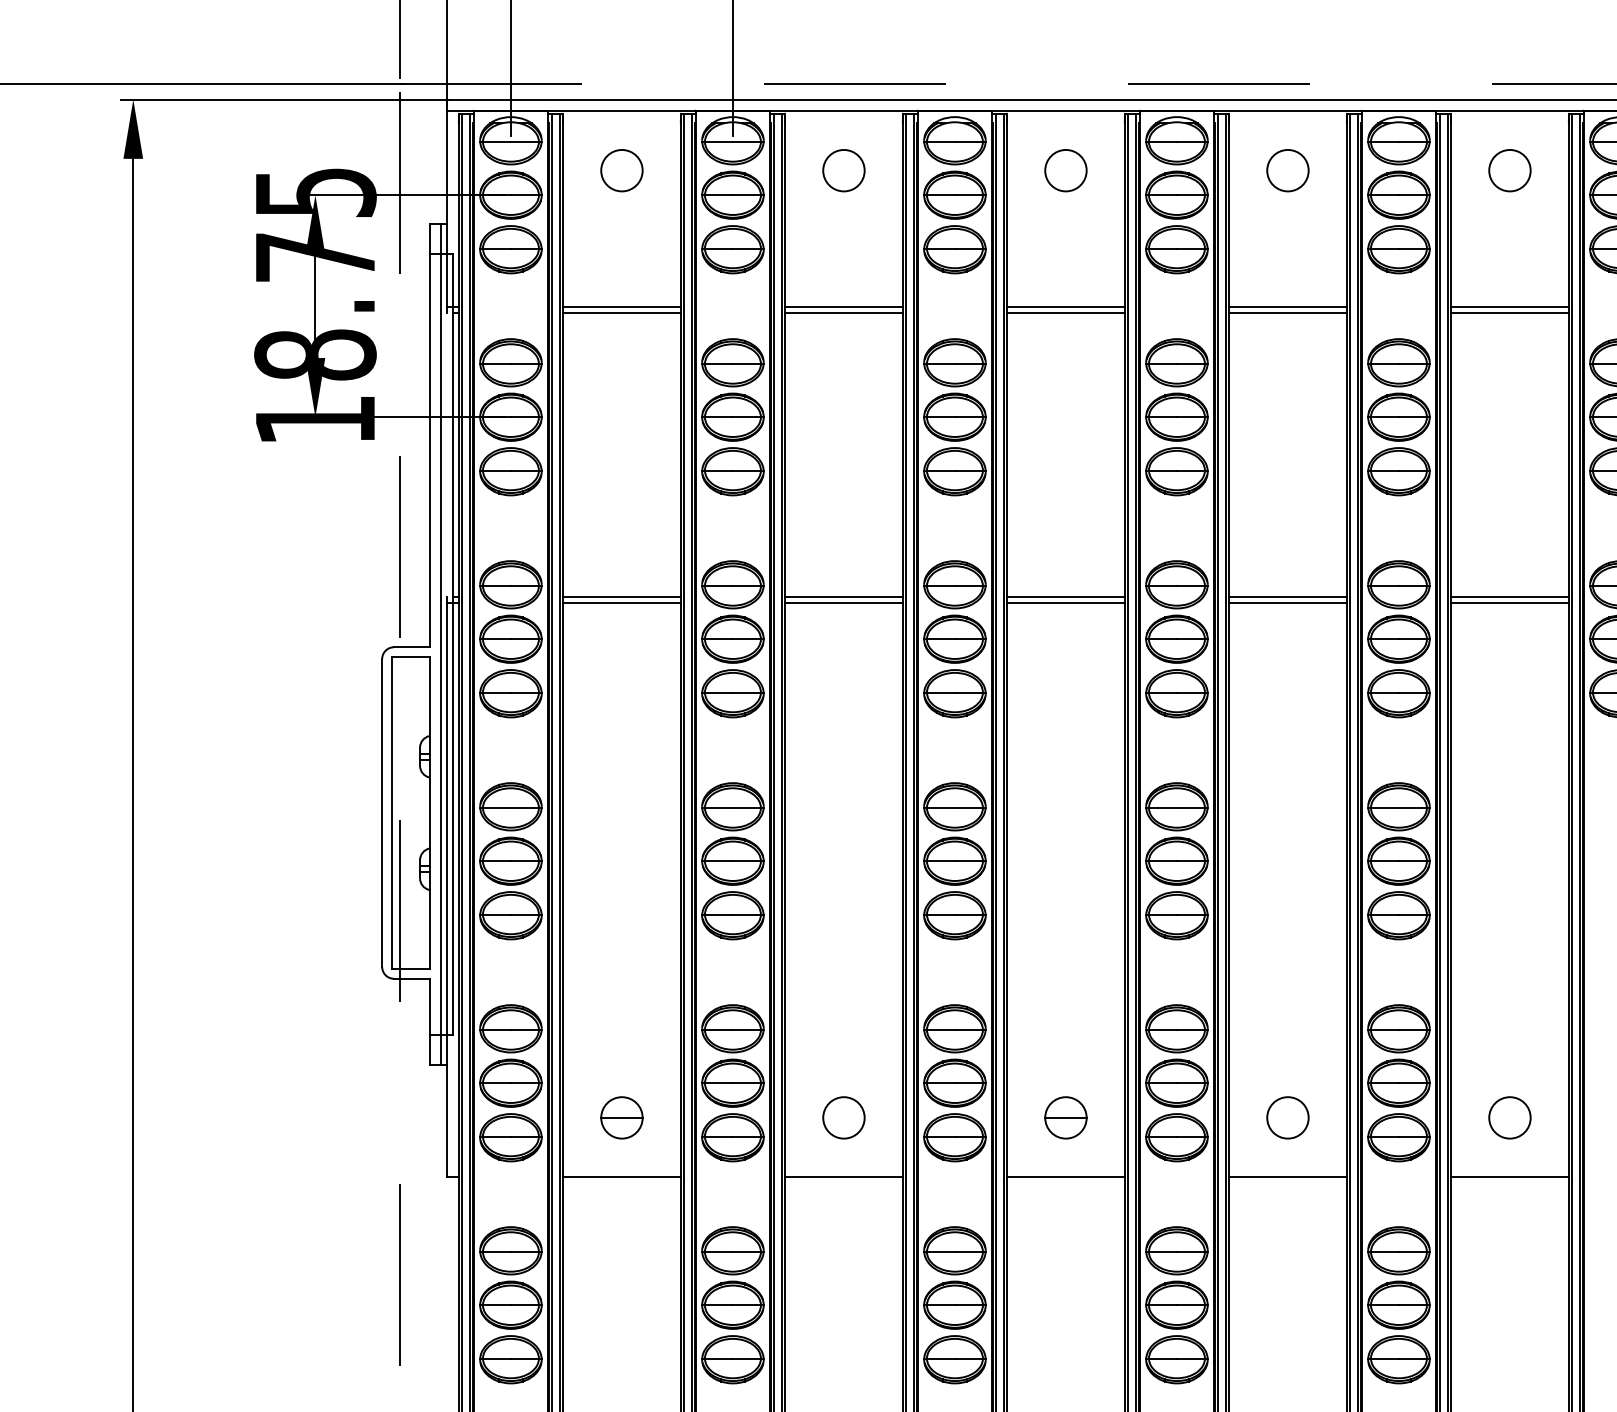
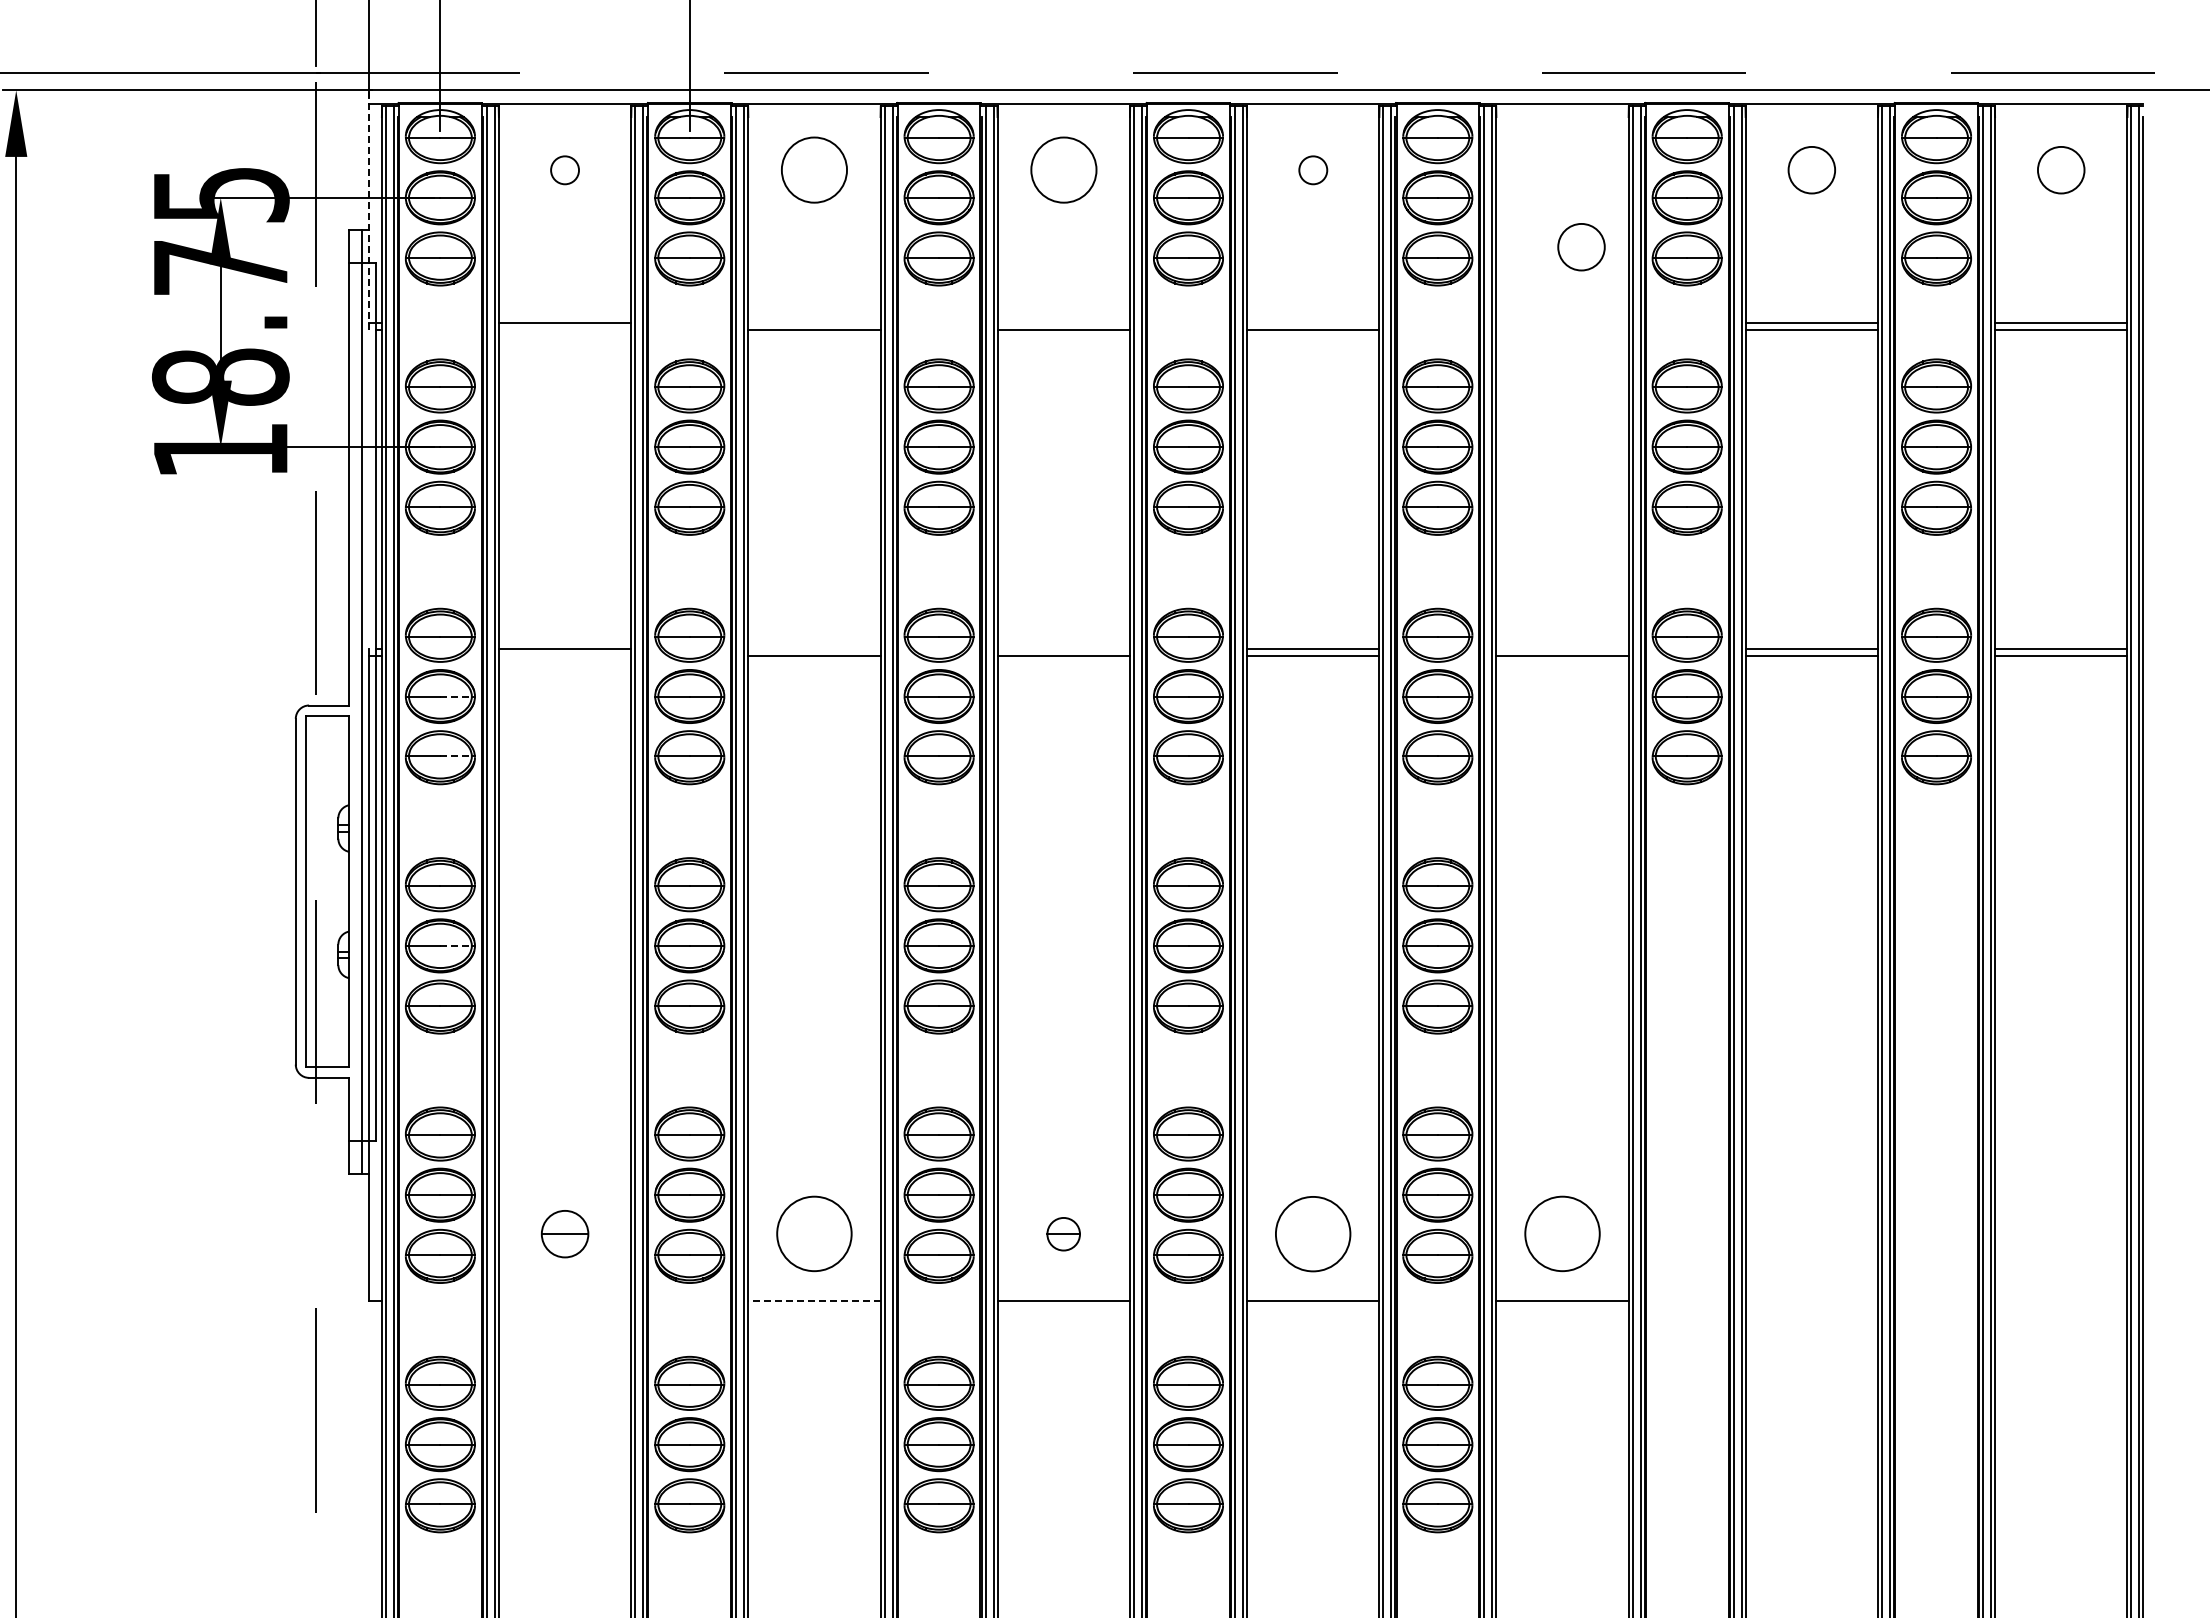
circle: (621, 170) -> (564, 170), size x0.6
circle: (843, 170) -> (814, 170), size x1.4
circle: (1065, 170) -> (1063, 170), size x1.4
circle: (1288, 170) -> (1313, 170), size x0.6
circle: (1509, 170) -> (1581, 247), moved
line: (446, 206) -> (368, 210), solid -> dashed
line: (843, 307) -> (814, 323), removed
line: (1065, 307) -> (1063, 323), removed
line: (1288, 307) -> (1313, 323), removed
line: (1509, 307) -> (1562, 323), removed
line: (621, 312) -> (564, 329), removed
line: (1509, 312) -> (1562, 329), removed
line: (843, 596) -> (814, 648), removed
line: (1065, 596) -> (1063, 648), removed
line: (1509, 596) -> (1562, 648), removed
line: (621, 602) -> (564, 655), removed
line: (525, 639) -> (456, 696), solid -> dashed
line: (525, 692) -> (456, 756), solid -> dashed
line: (525, 860) -> (456, 945), solid -> dashed
circle: (1287, 1117) -> (1312, 1233), size x1.6
circle: (843, 1118) -> (814, 1234), size x1.6
part: (1065, 1118) -> (1063, 1234), size x0.7
circle: (1509, 1118) -> (1562, 1234), size x1.6
line: (621, 1176) -> (564, 1300), removed
line: (843, 1176) -> (813, 1300), solid -> dashed

